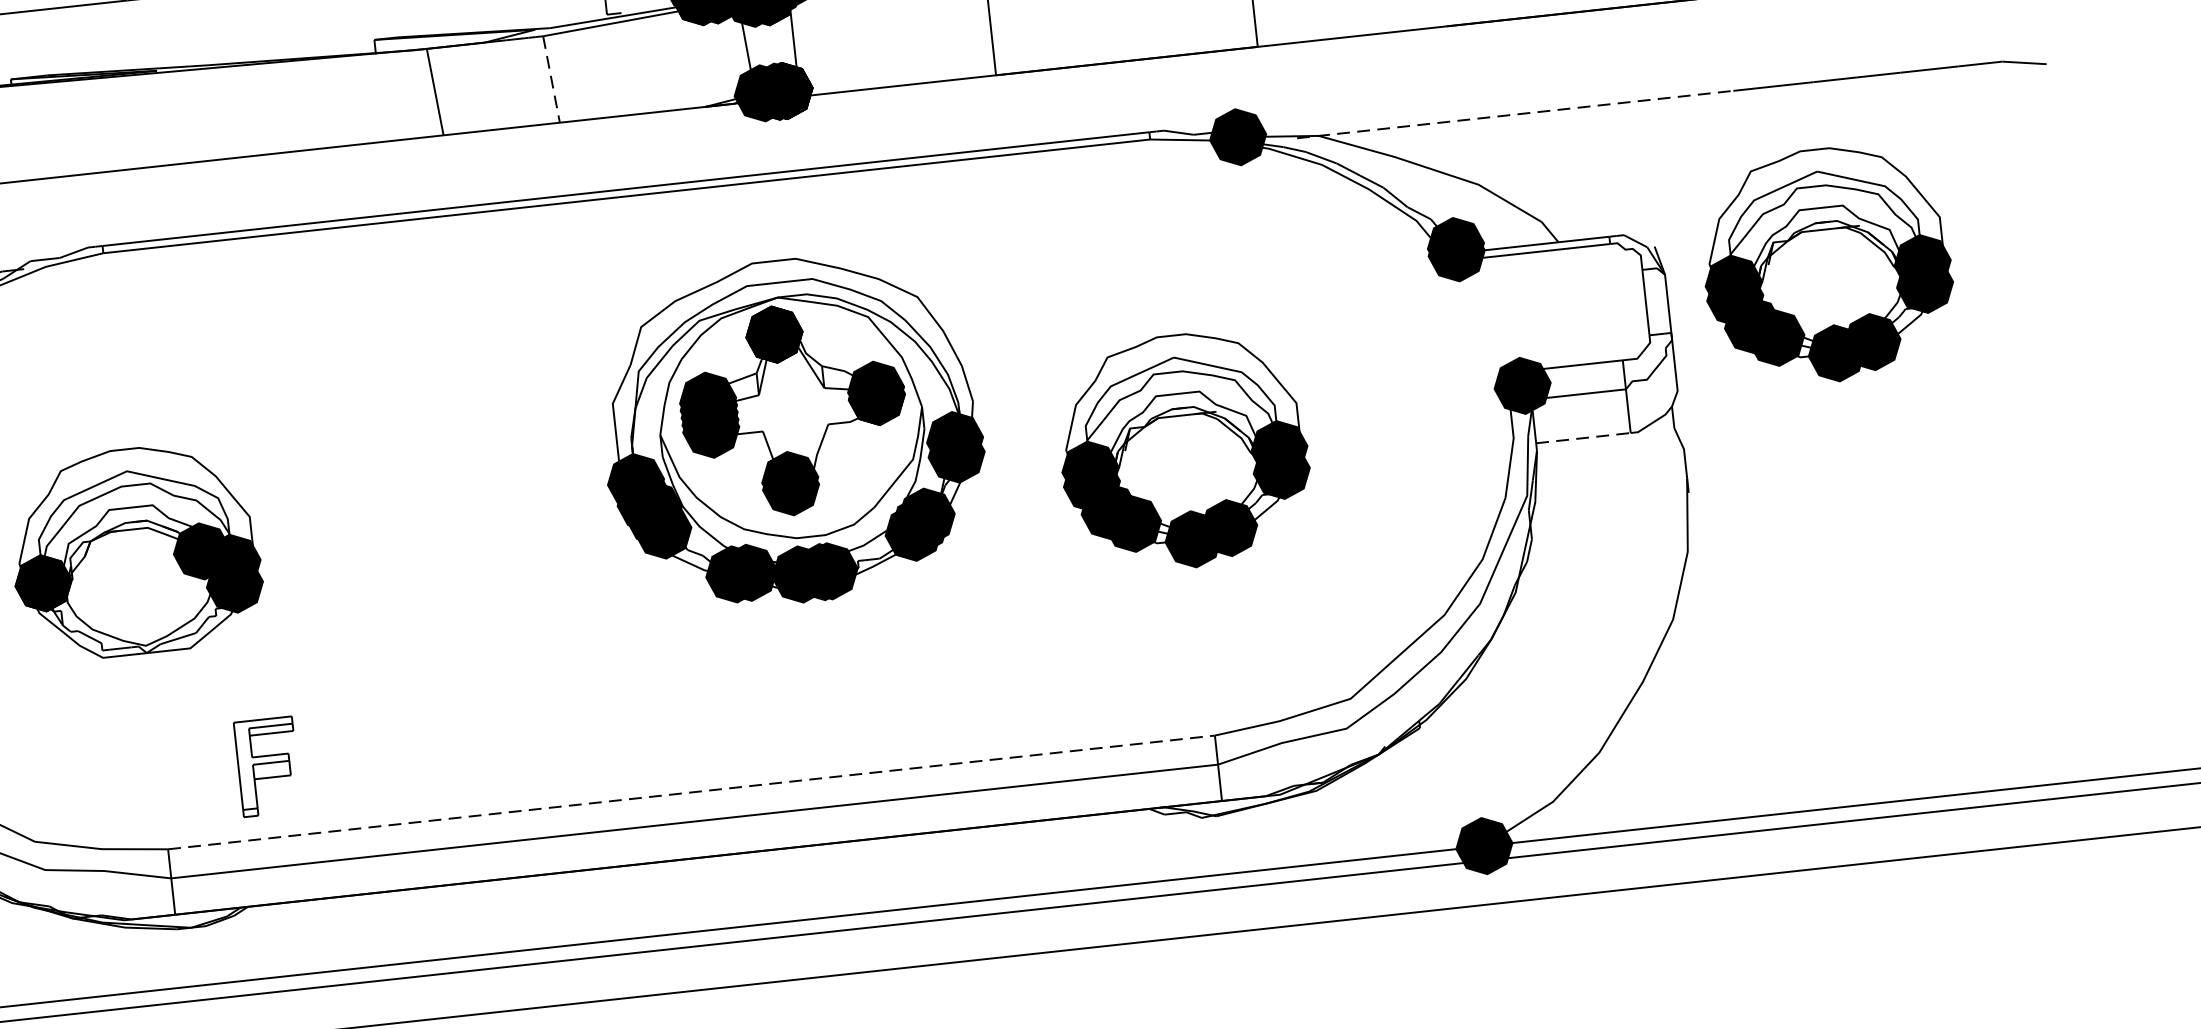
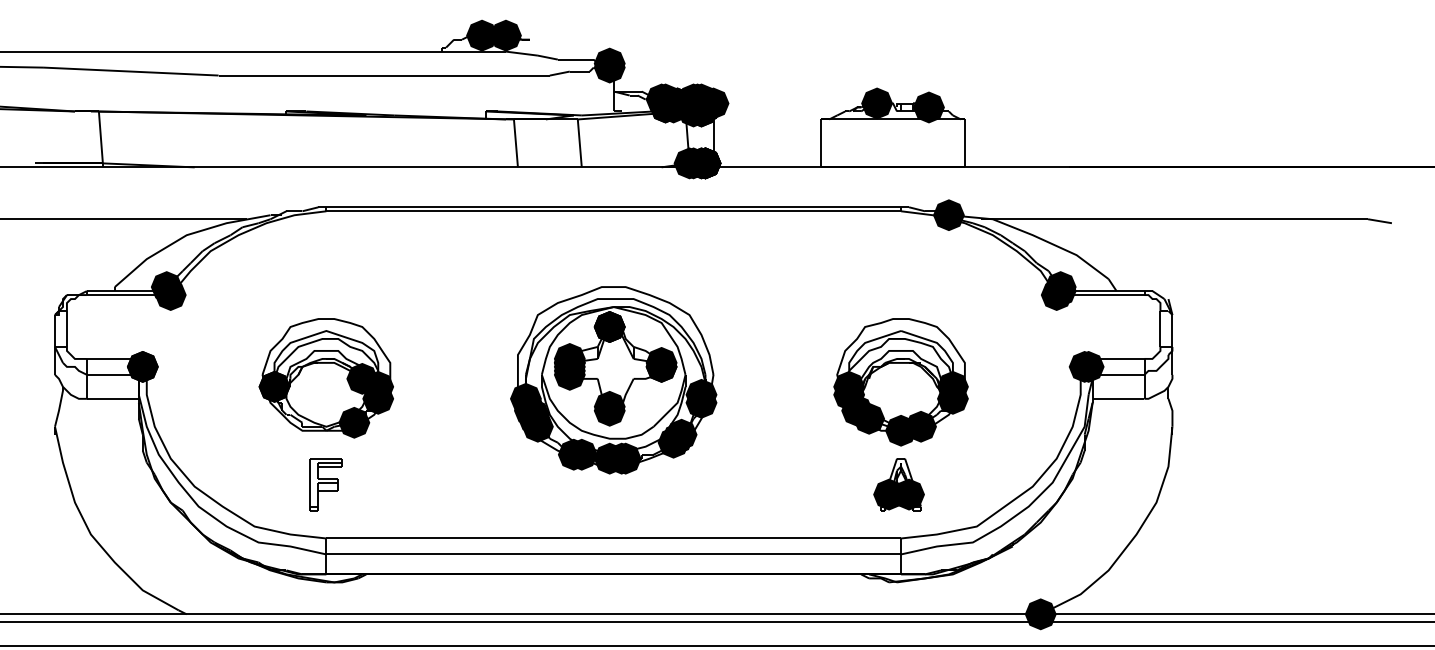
line: (550, 79) -> (579, 143), dashed -> solid
fill: (755, 94) -> (689, 163), added
line: (1515, 115) -> (1100, 219), dashed -> solid
fill: (1449, 262) -> (1056, 295), added
part: (1826, 265) -> (1260, 319), removed
fill: (1515, 385) -> (1084, 366), added
part: (791, 431) -> (613, 380), moved
line: (1583, 437) -> (1118, 398), dashed -> solid
fill: (196, 632) -> (354, 422), added
part: (1199, 637) -> (898, 484), added
part: (266, 766) -> (325, 484), moved
line: (692, 792) -> (614, 538), dashed -> solid

